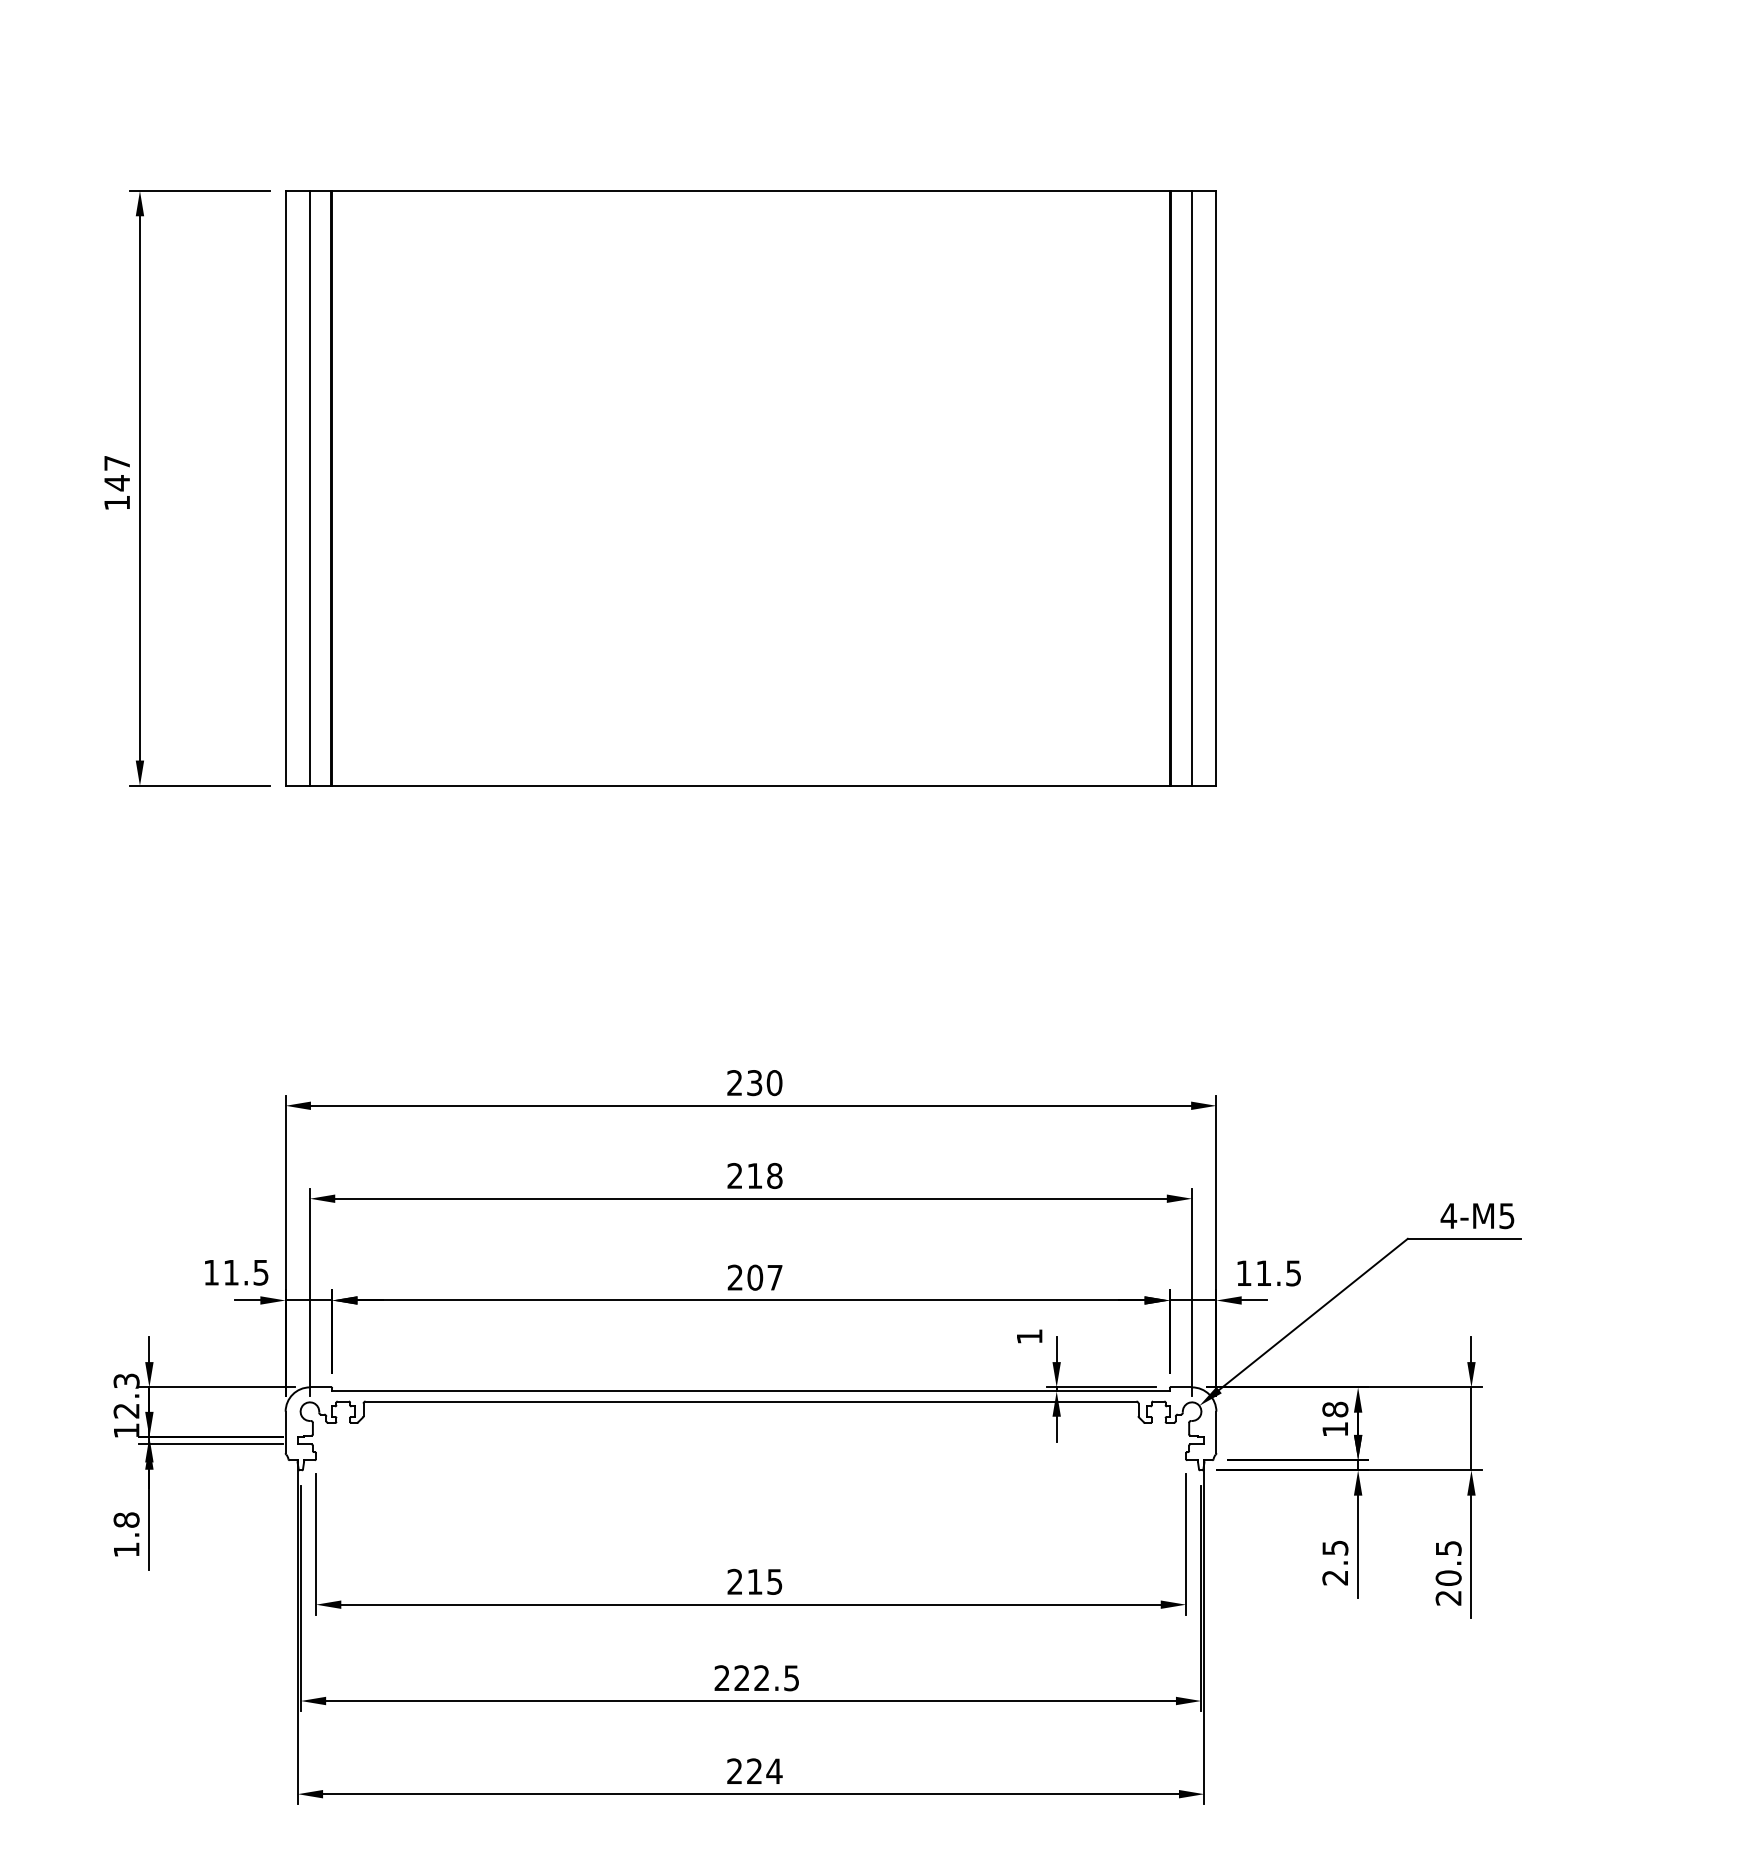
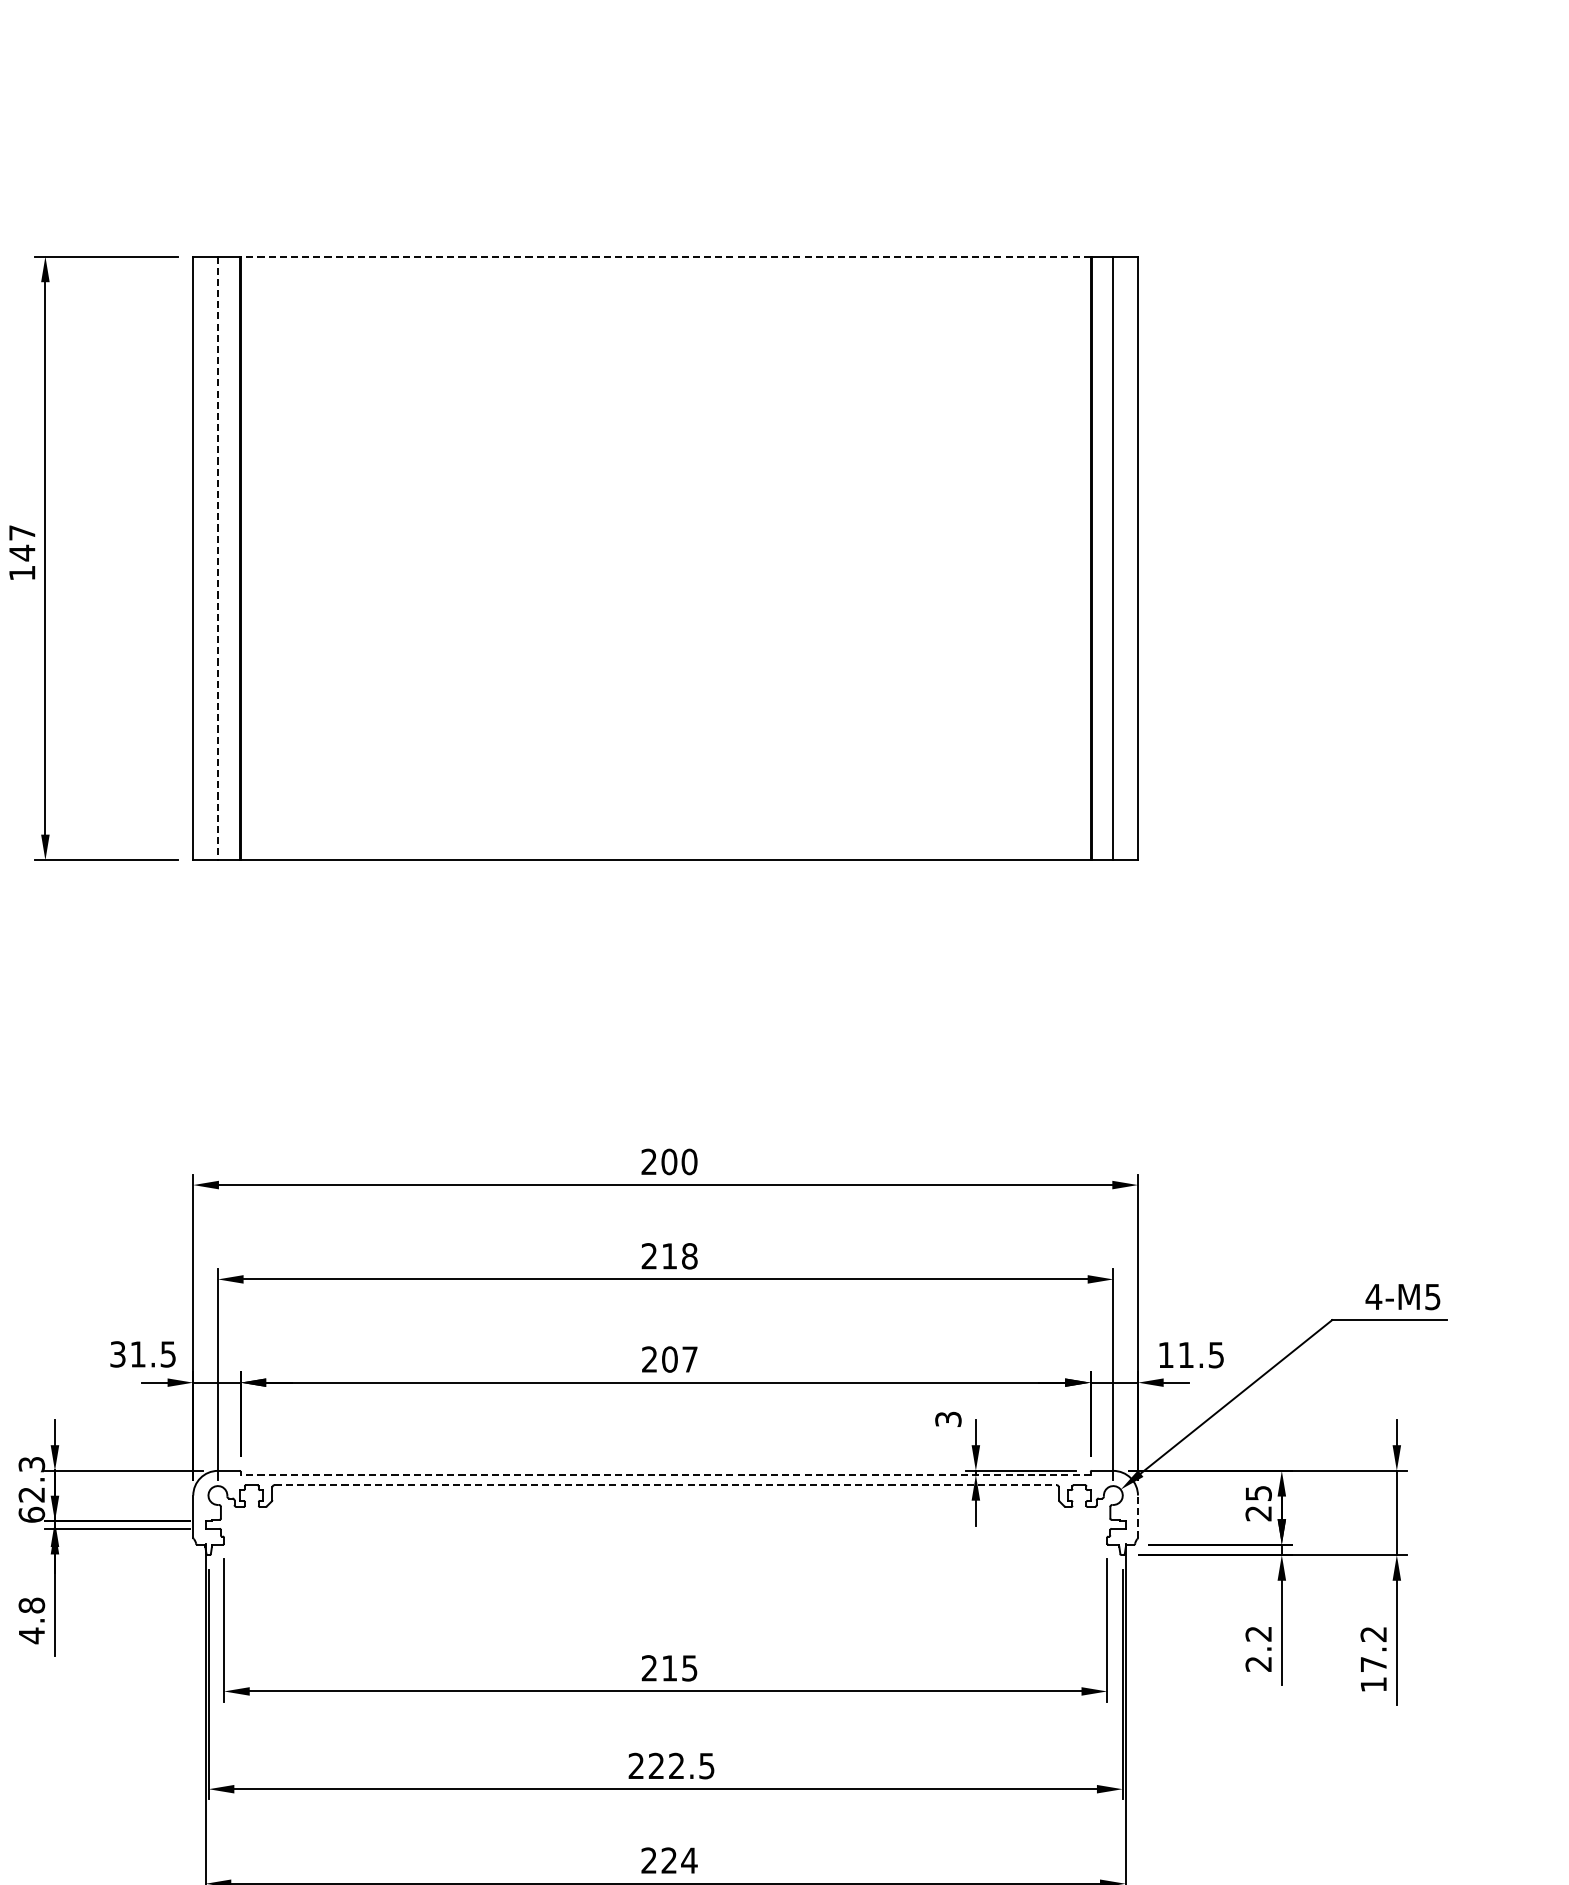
line: (751, 190) -> (666, 256), solid -> dashed
line: (309, 488) -> (217, 558), solid -> dashed
text: (754, 1083) -> (669, 1162), 230 -> 200
text: (211, 1272) -> (118, 1354), 11.5 -> 31.5
text: (1029, 1336) -> (948, 1419), 1 -> 3
line: (751, 1391) -> (666, 1475), solid -> dashed
line: (751, 1401) -> (666, 1485), solid -> dashed
text: (1335, 1419) -> (1258, 1503), 18 -> 25
text: (126, 1430) -> (31, 1514), 12.3 -> 62.3
line: (1216, 1432) -> (1138, 1516), solid -> dashed
text: (1335, 1547) -> (1258, 1633), 2.5 -> 2.2
text: (126, 1549) -> (31, 1635), 1.8 -> 4.8
text: (1448, 1573) -> (1373, 1659), 20.5 -> 17.2

